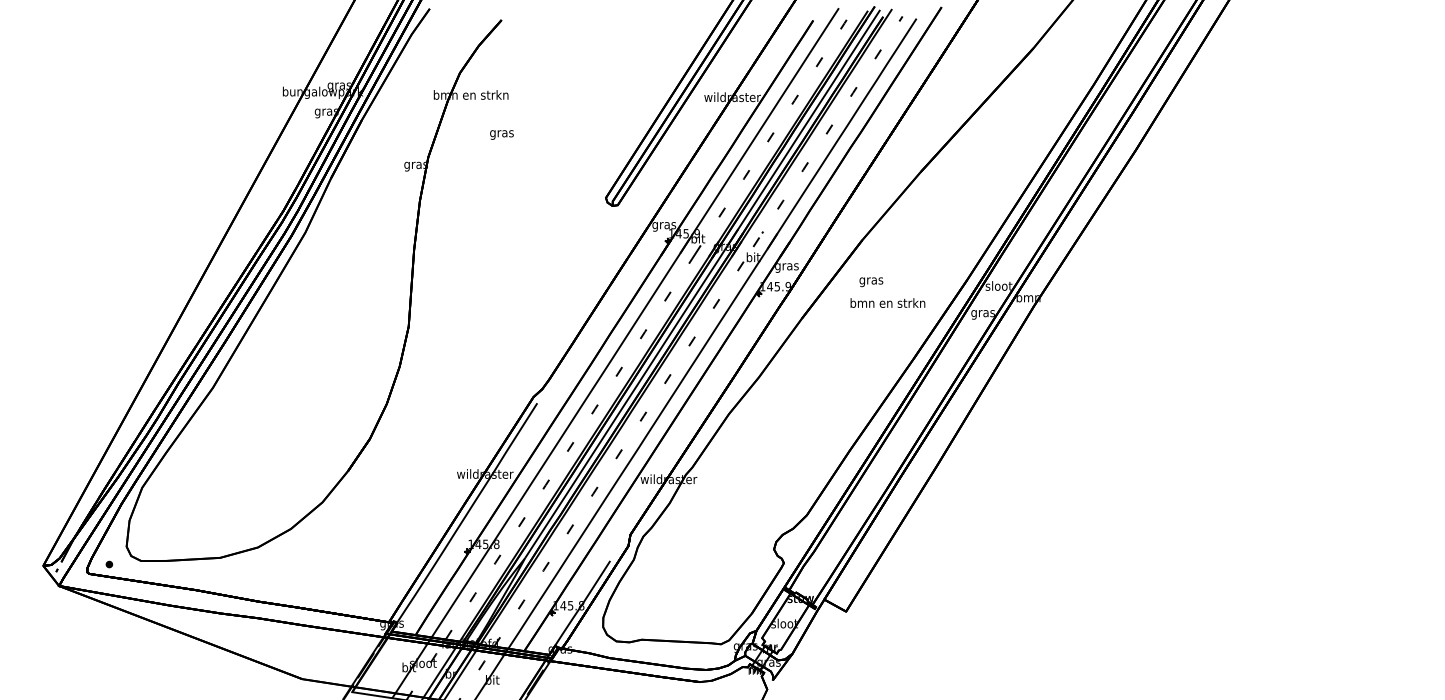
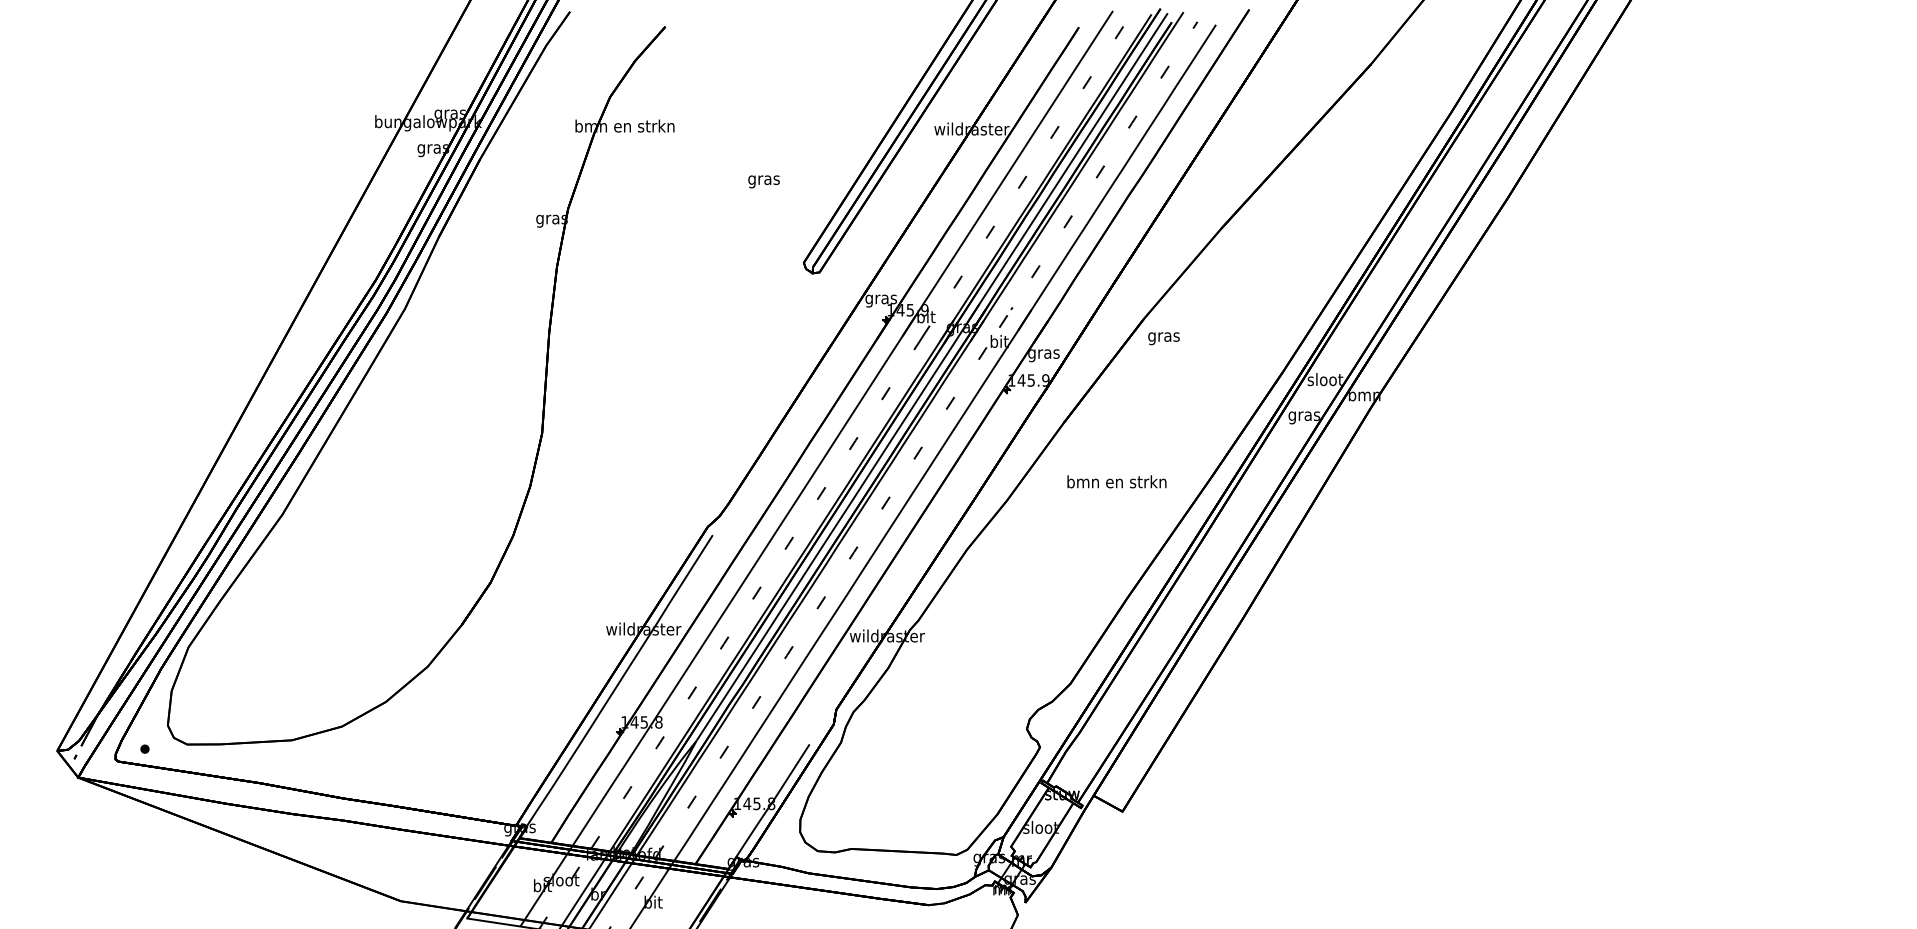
text: (501, 134) -> (763, 181), moved
text: (871, 282) -> (1164, 339), moved
text: (887, 302) -> (1116, 481), moved

